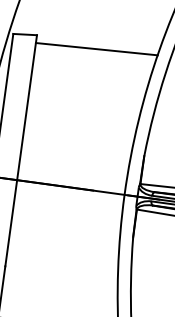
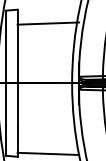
line: (97, 49) -> (48, 23), moved

